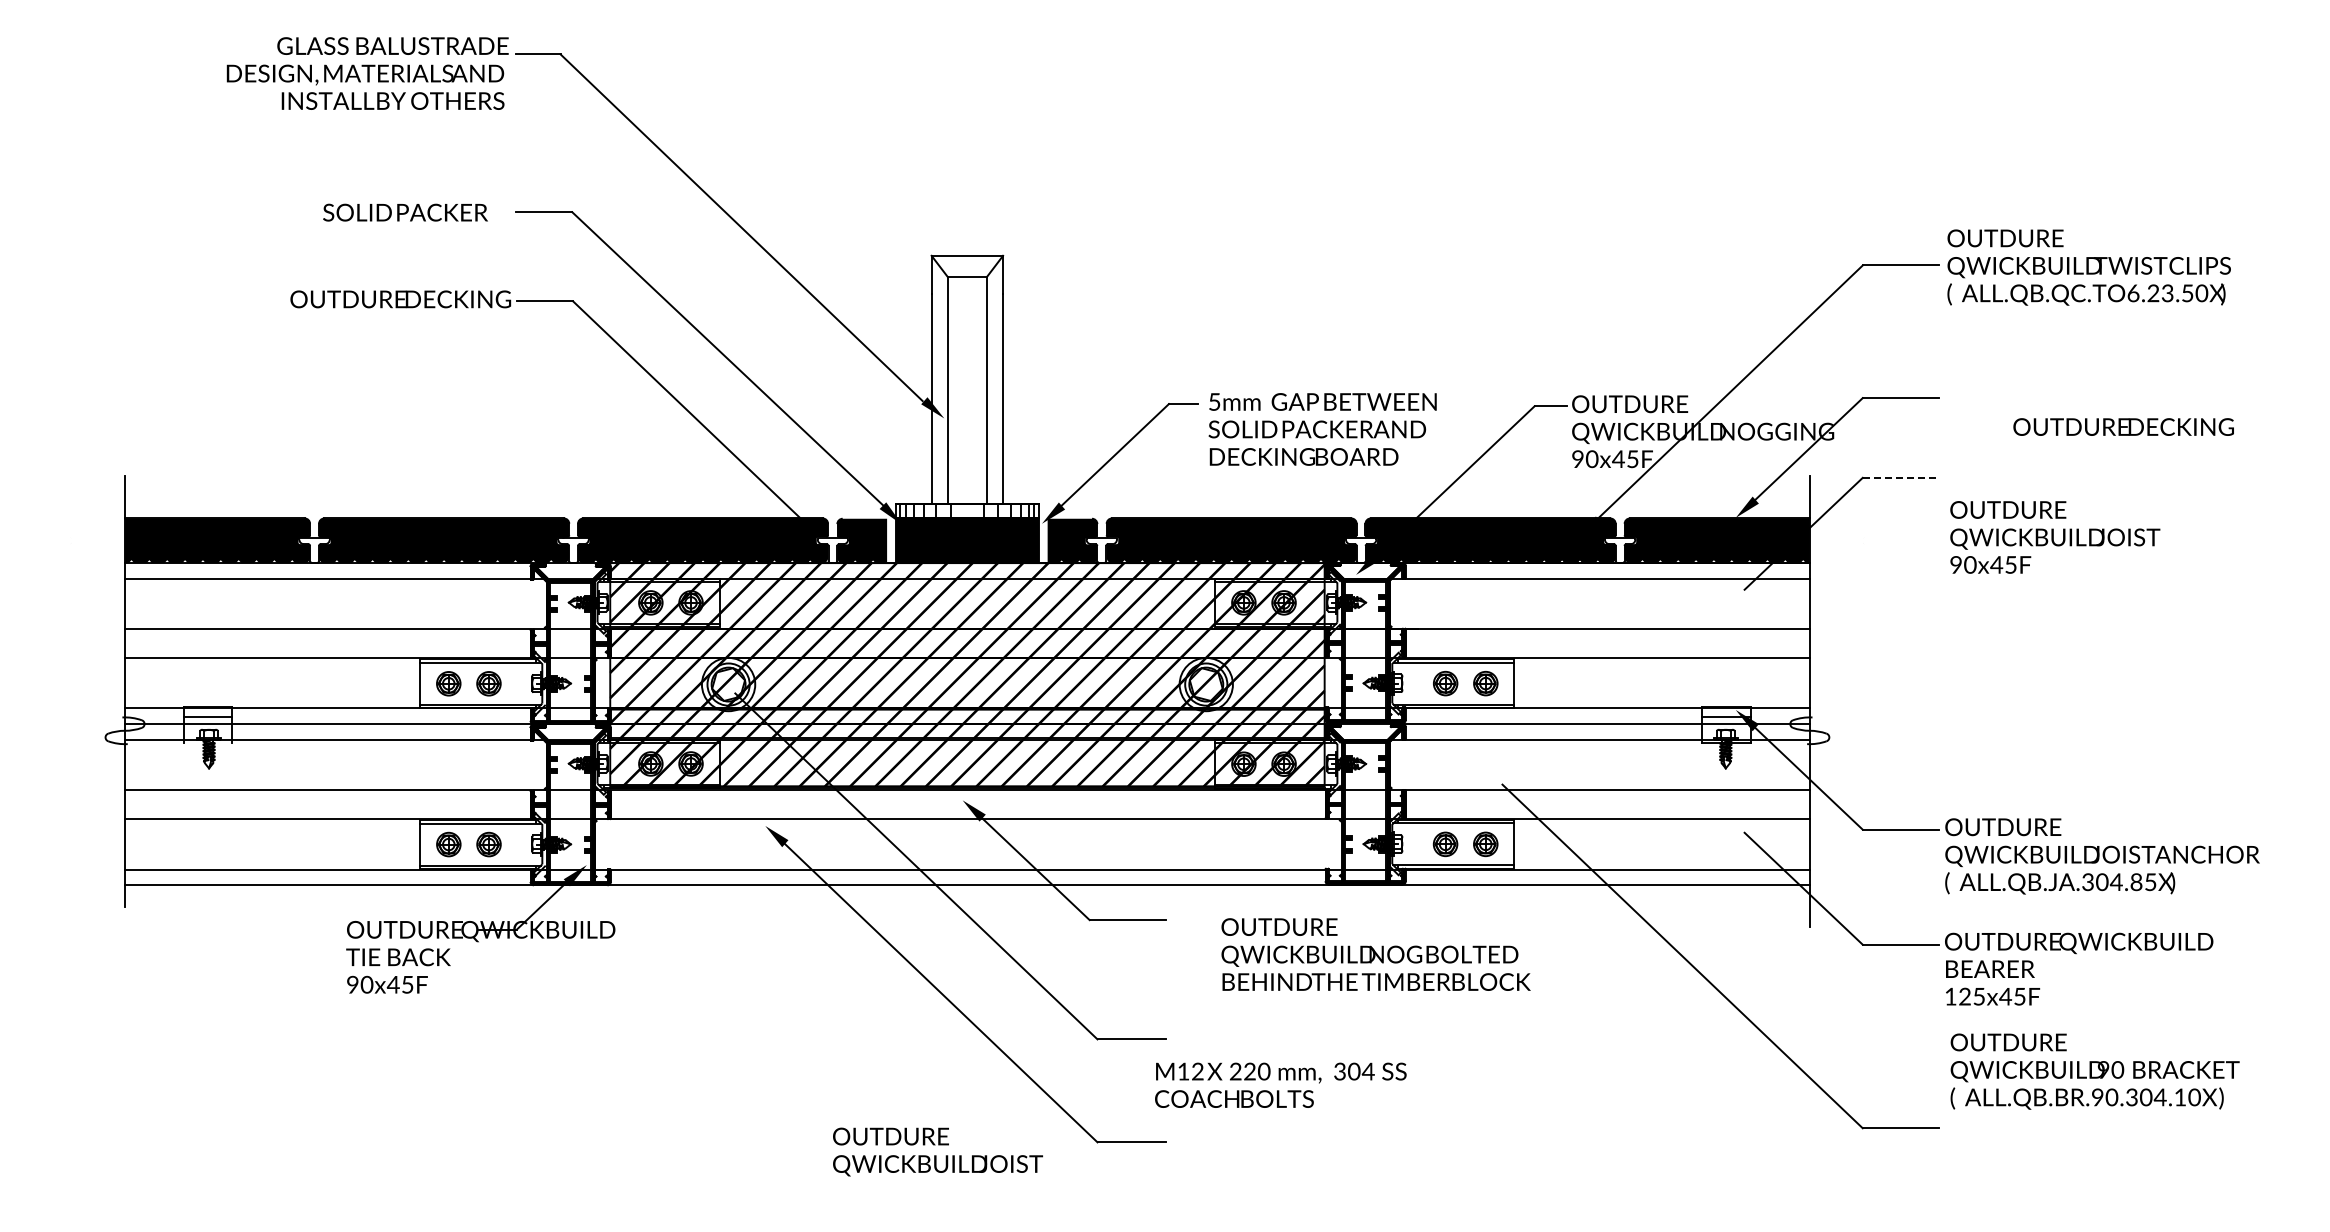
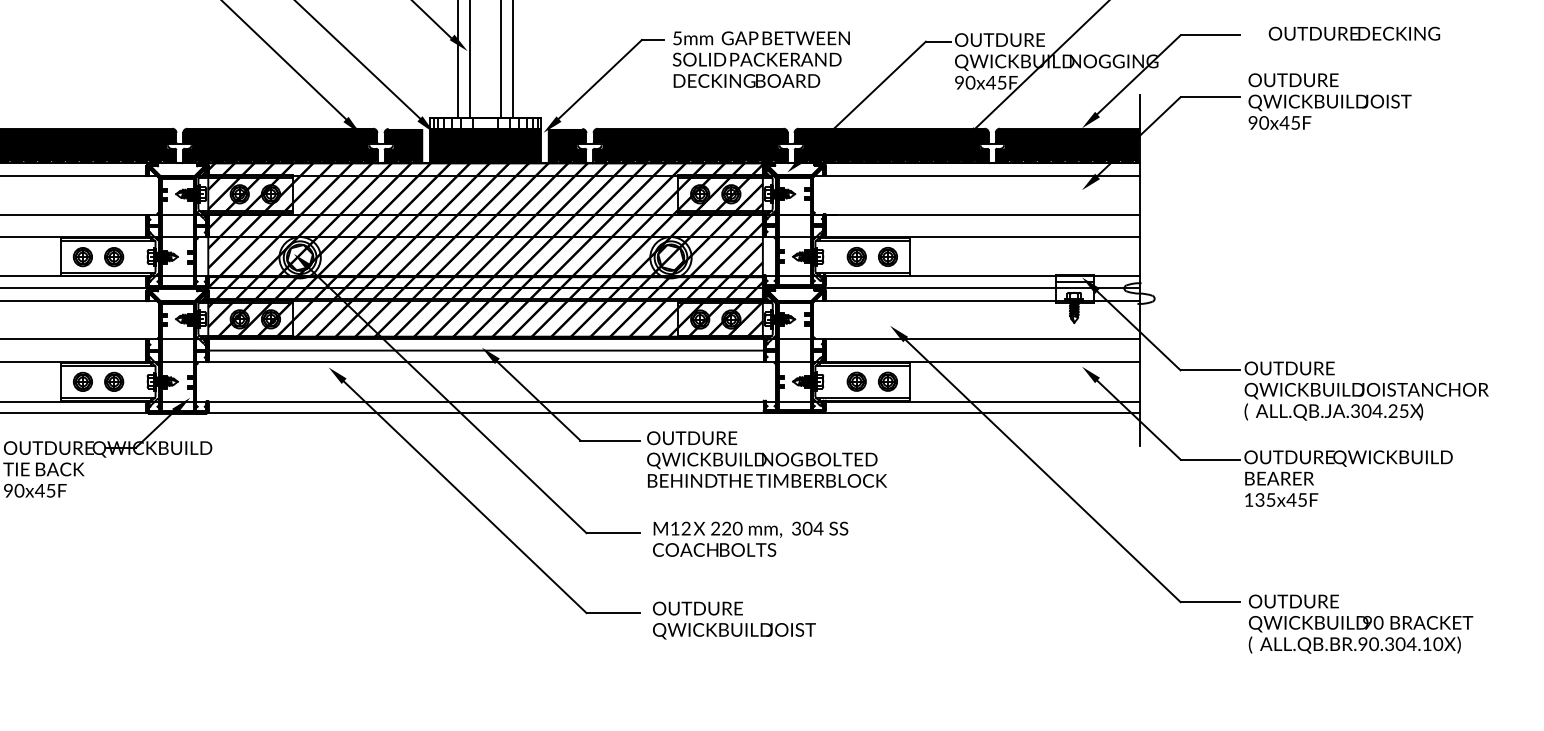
text: (2123, 426) -> (1354, 33), moved
line: (1901, 477) -> (1210, 96), dashed -> solid
fill: (795, 514) -> (352, 125), added
text: (2055, 537) -> (1330, 101), moved
fill: (1746, 586) -> (1090, 181), added
fill: (731, 689) -> (302, 261), added
fill: (1499, 782) -> (898, 333), added
line: (967, 804) -> (485, 350), added
fill: (1746, 835) -> (1090, 374), added
text: (2136, 883) -> (1393, 412), ALL.QB.JA.304.85X -> ALL.QB.JA.304.25X
text: (1375, 954) -> (766, 459), moved
text: (1964, 999) -> (1259, 502), 125x45F -> 135x45F
text: (2094, 1071) -> (1360, 624), moved
text: (1280, 1084) -> (750, 538), moved
text: (937, 1151) -> (734, 620), moved

